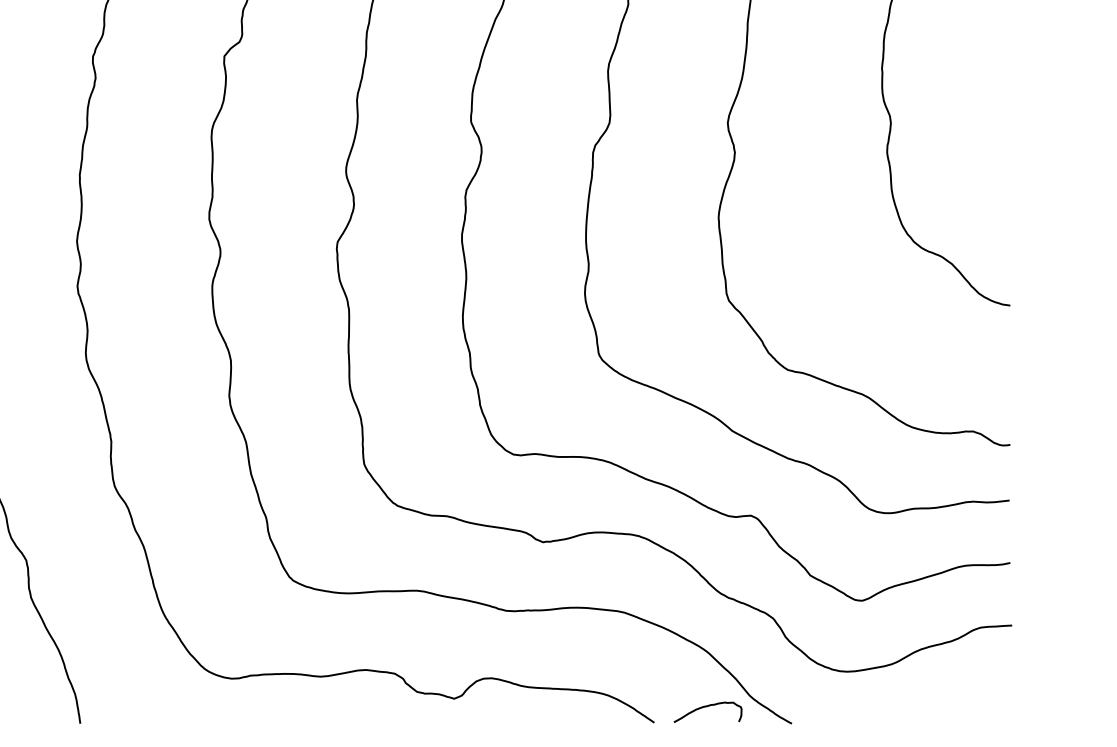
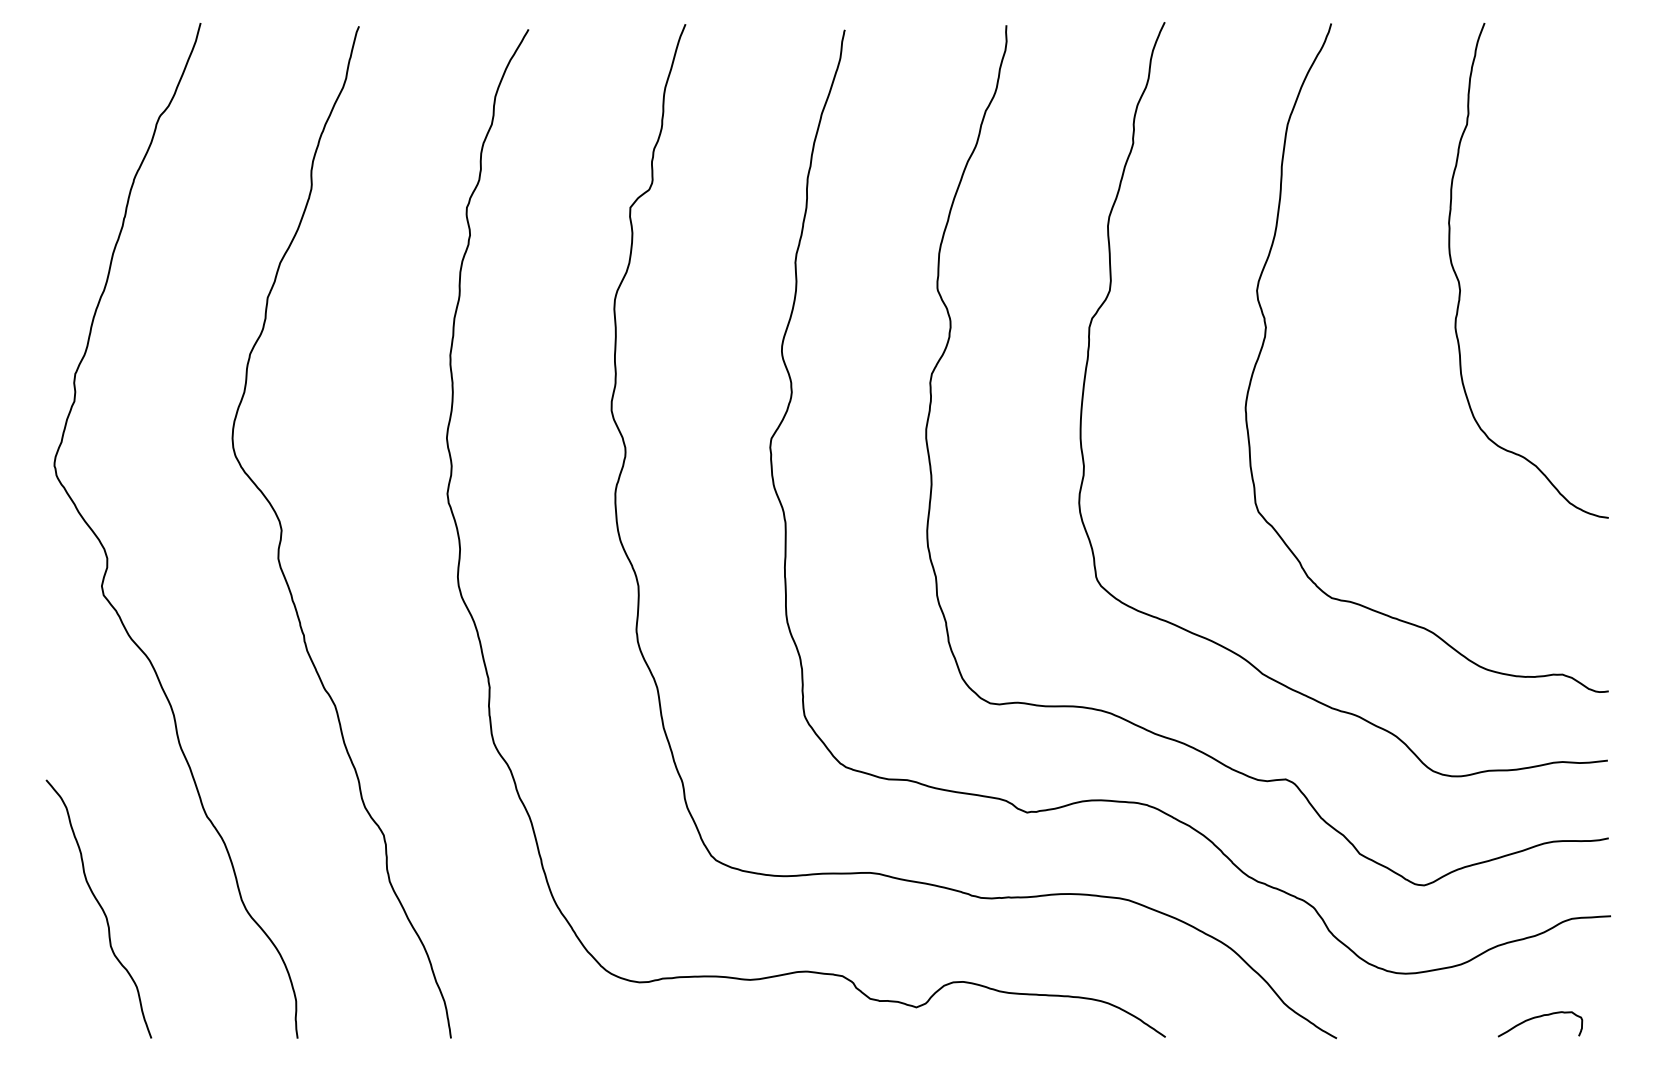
curve: (708, 706) -> (1540, 1017), moved

